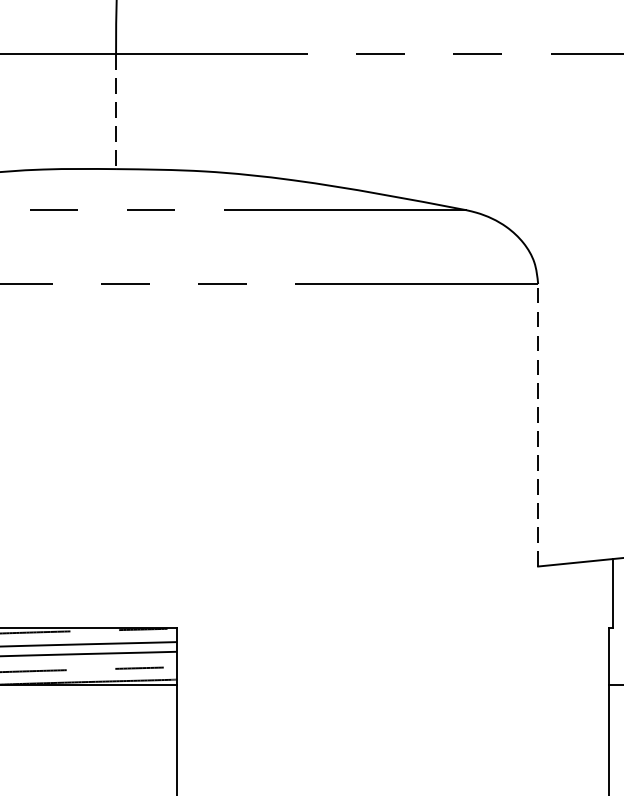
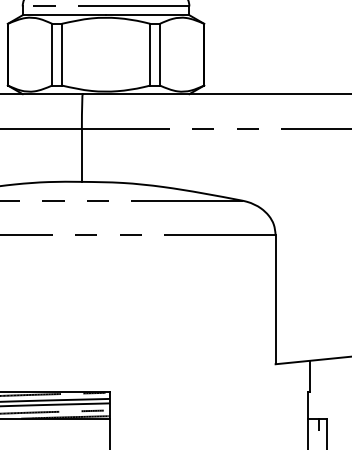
line: (115, 113) -> (81, 156), dashed -> solid
line: (537, 425) -> (275, 299), dashed -> solid

